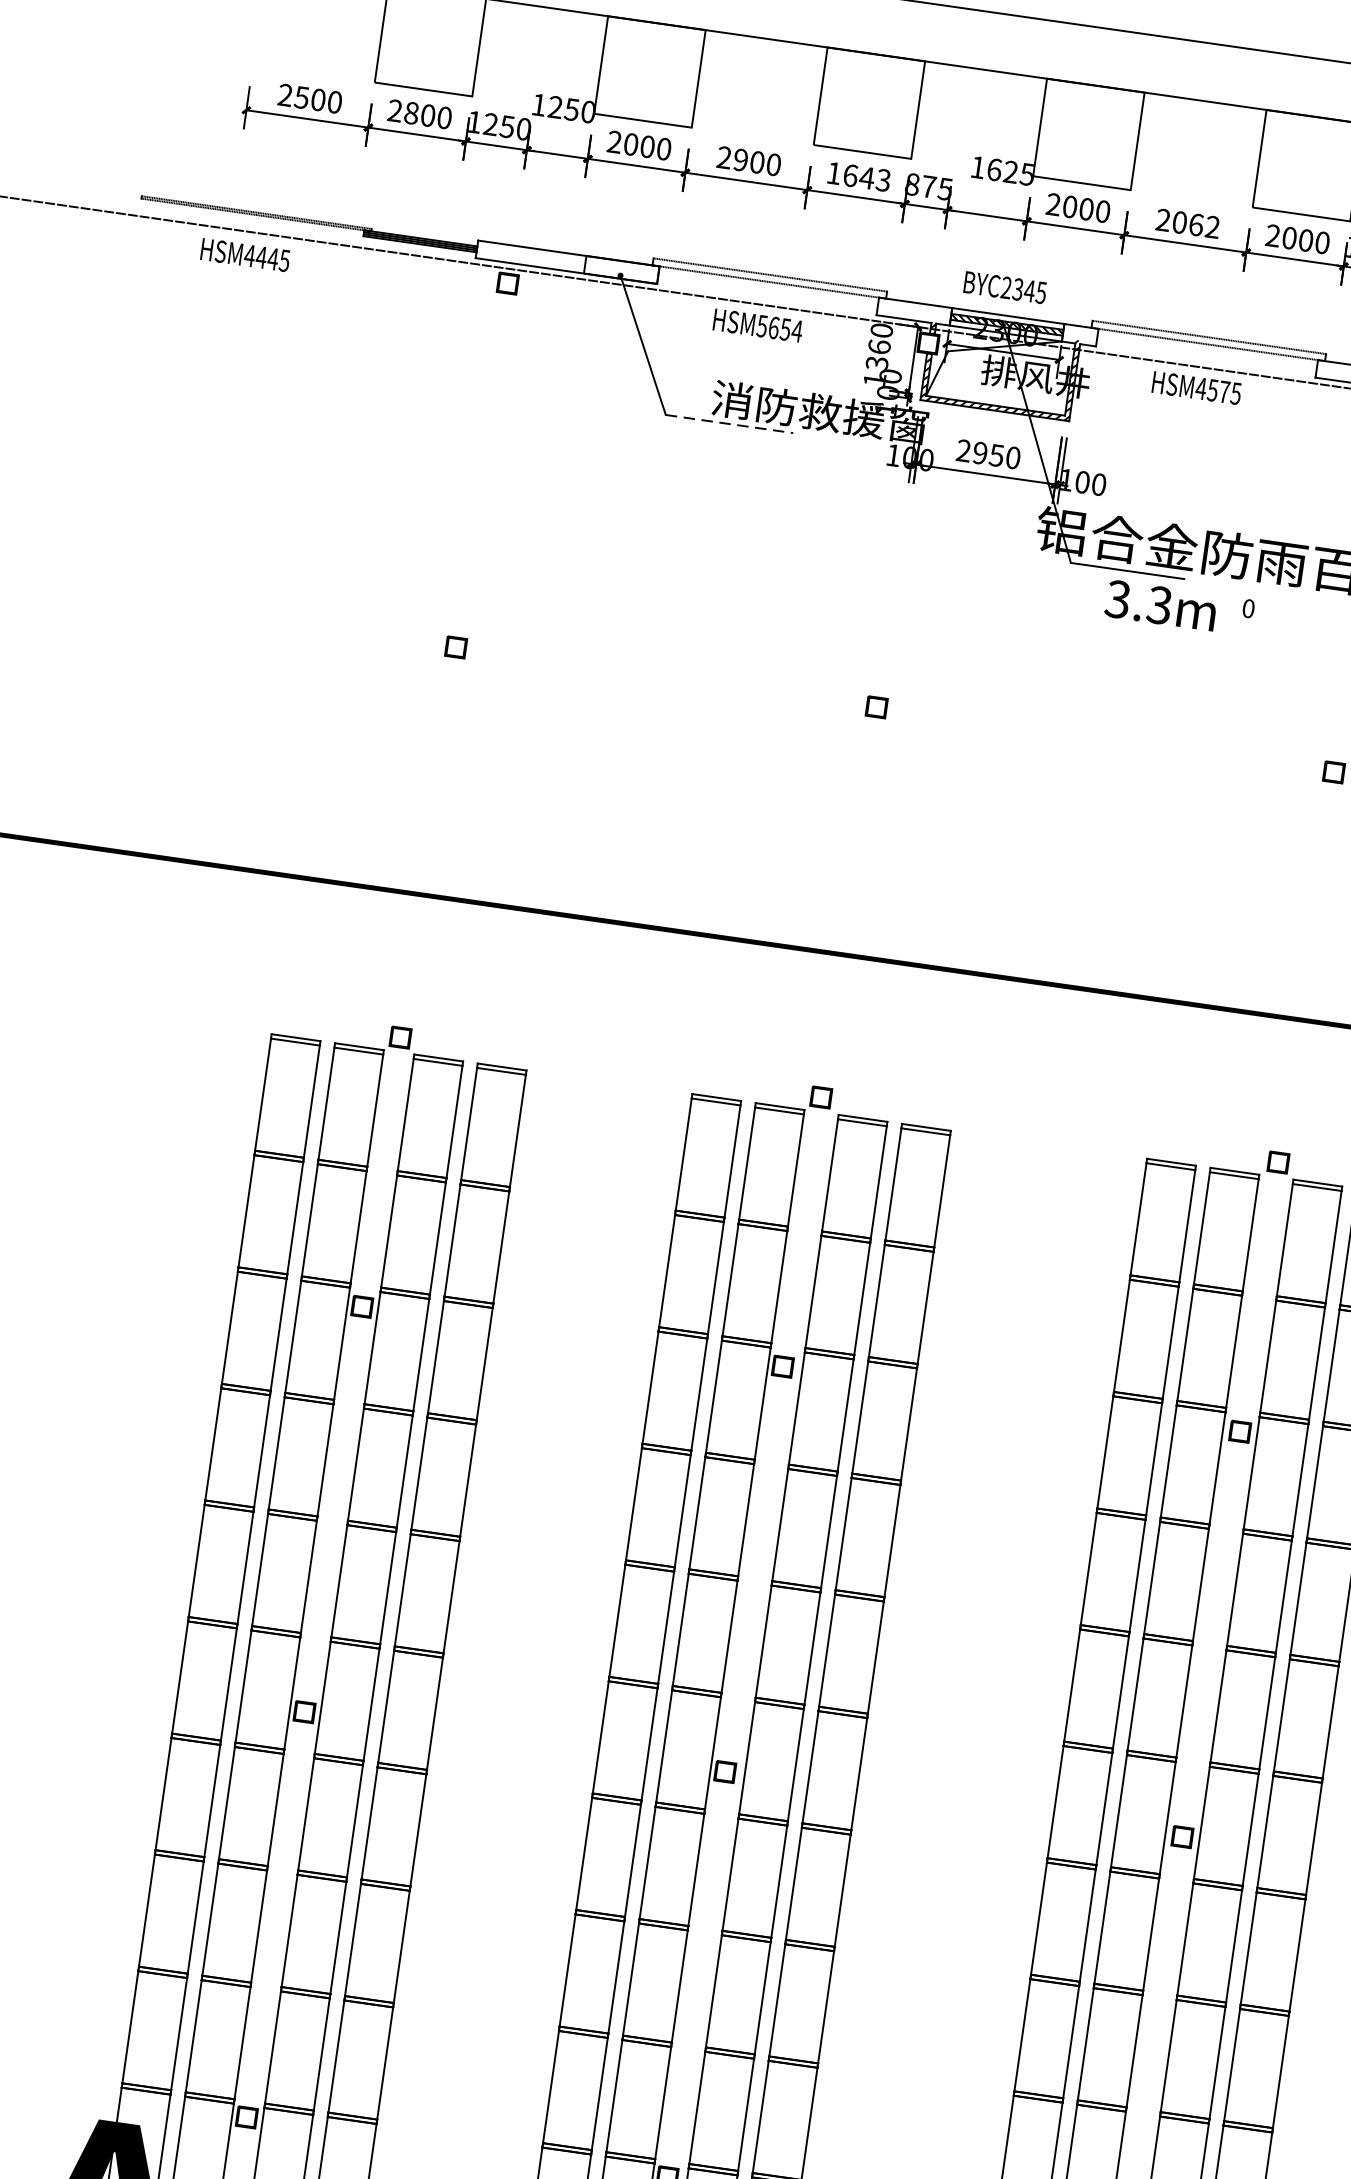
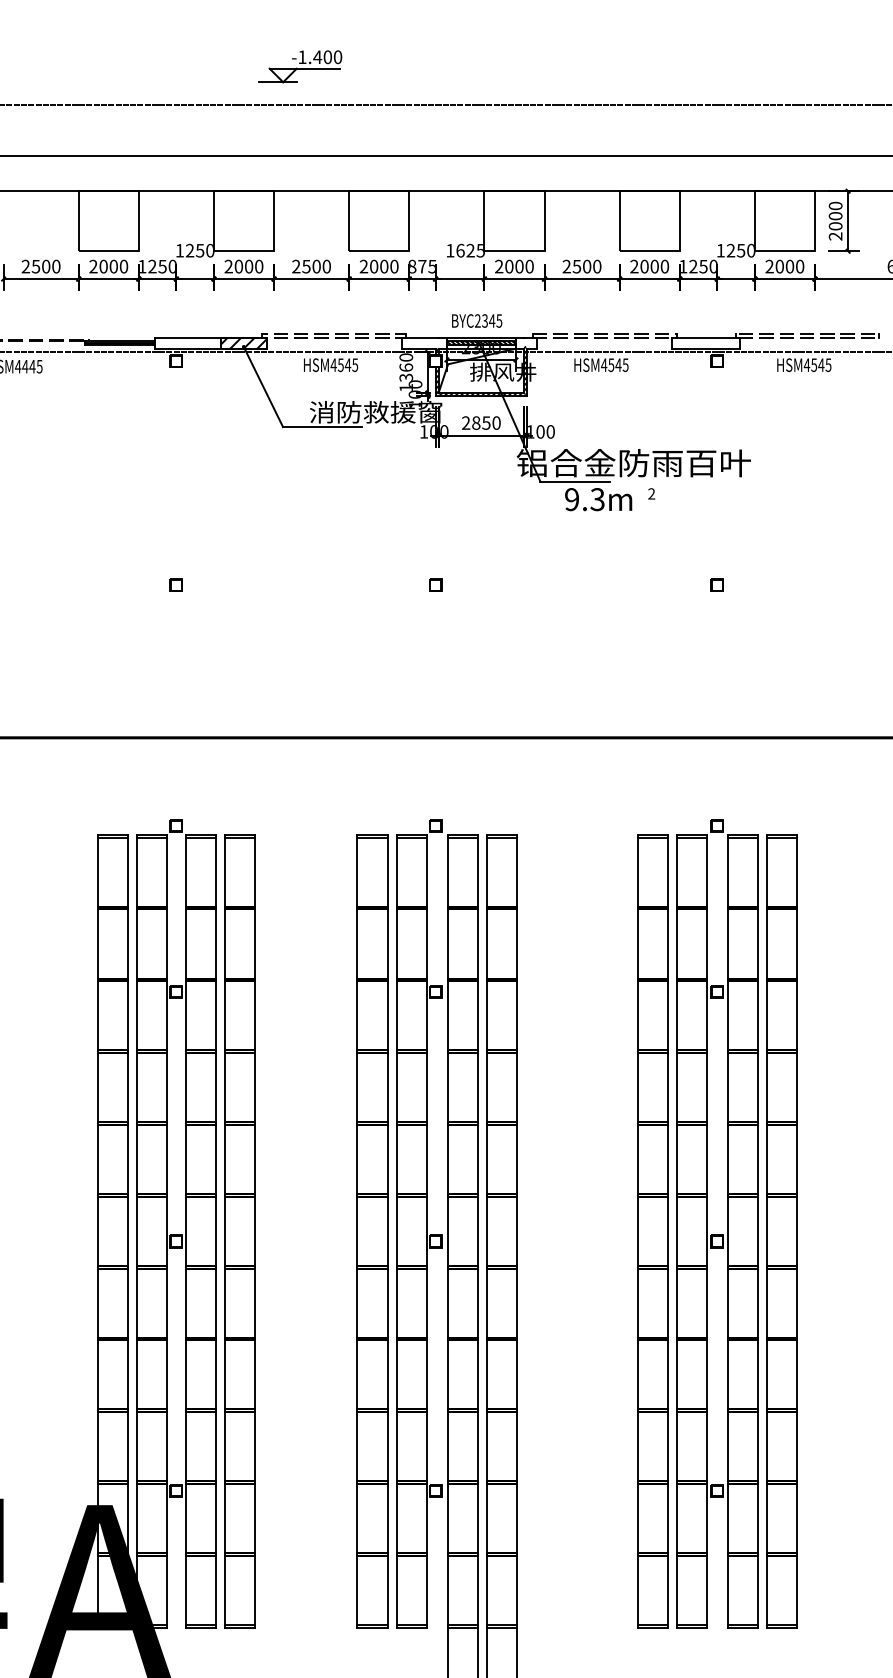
text: (411, 112) -> (103, 266), 2800 -> 2000
text: (740, 159) -> (306, 266), 2900 -> 2500
text: (857, 176) -> (378, 266), 1643 -> 2000
text: (1195, 224) -> (586, 266), 2062 -> 2500
hatch: (621, 268) -> (243, 342), added
text: (779, 329) -> (344, 365), HSM5654 -> HSM4545
text: (1224, 390) -> (618, 364), HSM4575 -> HSM4545
line: (729, 424) -> (322, 427), dashed -> solid
text: (980, 452) -> (476, 422), 2950 -> 2850
text: (1117, 599) -> (571, 499), 3.3m -> 9.3m
text: (1248, 607) -> (651, 493), 0 -> 2

